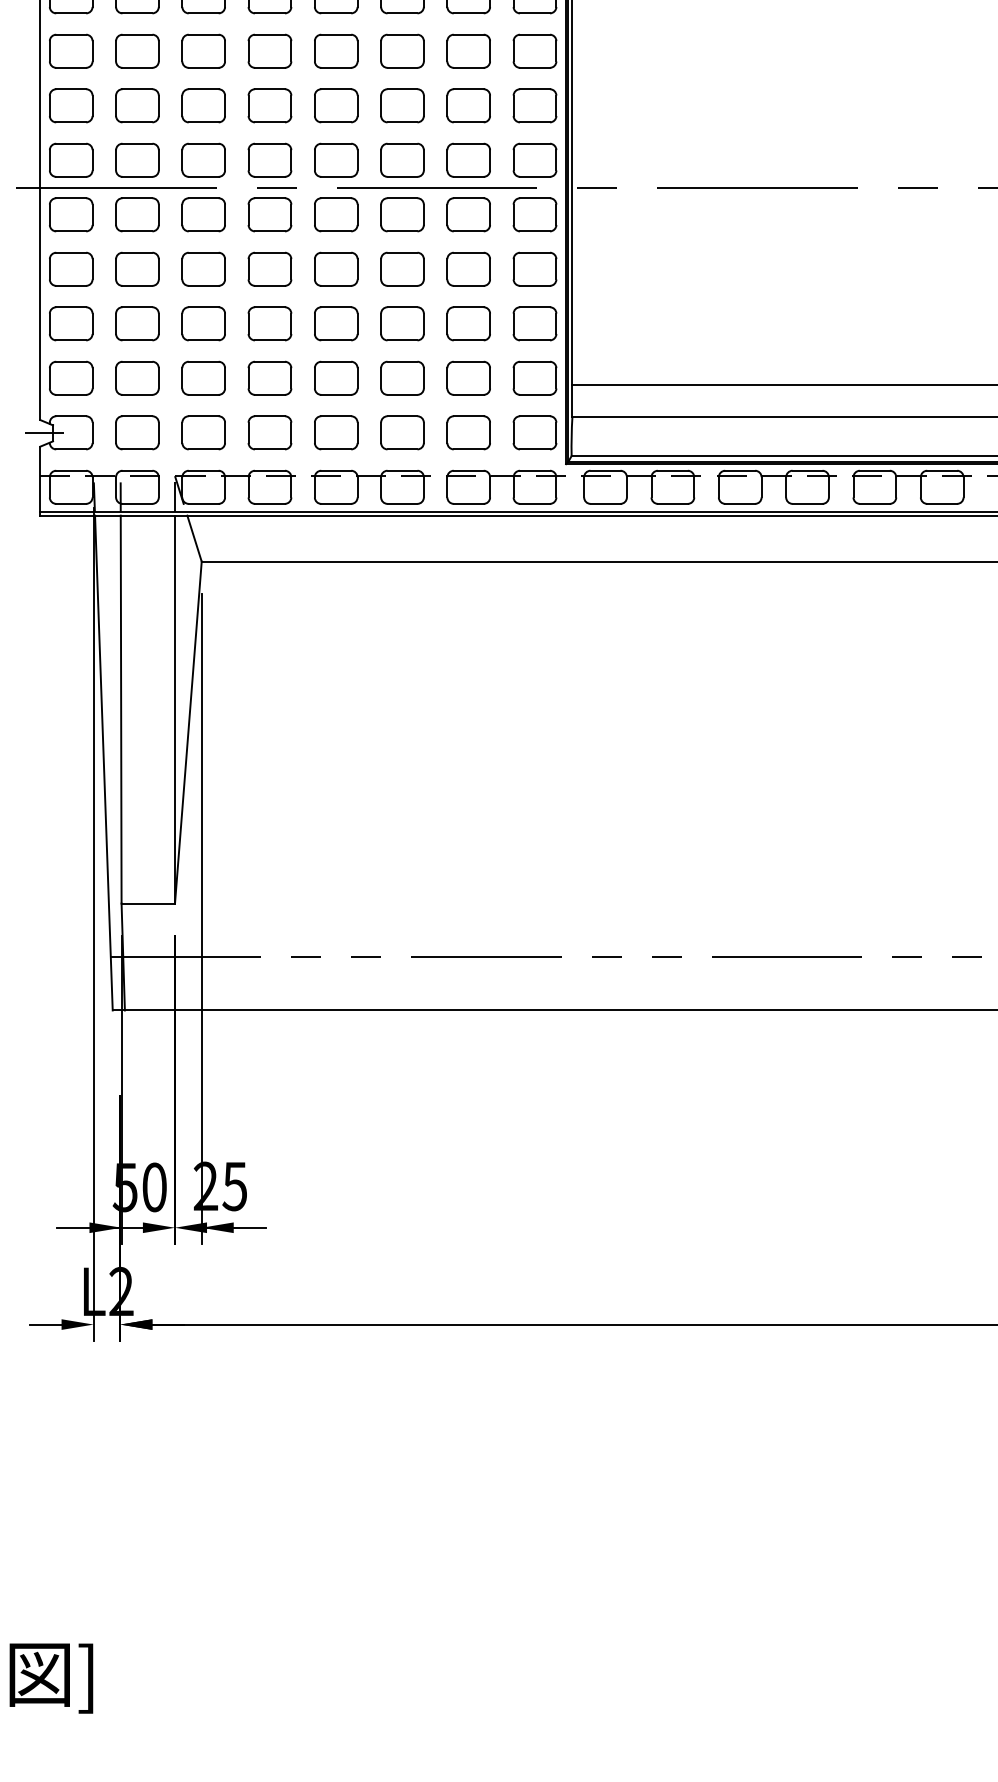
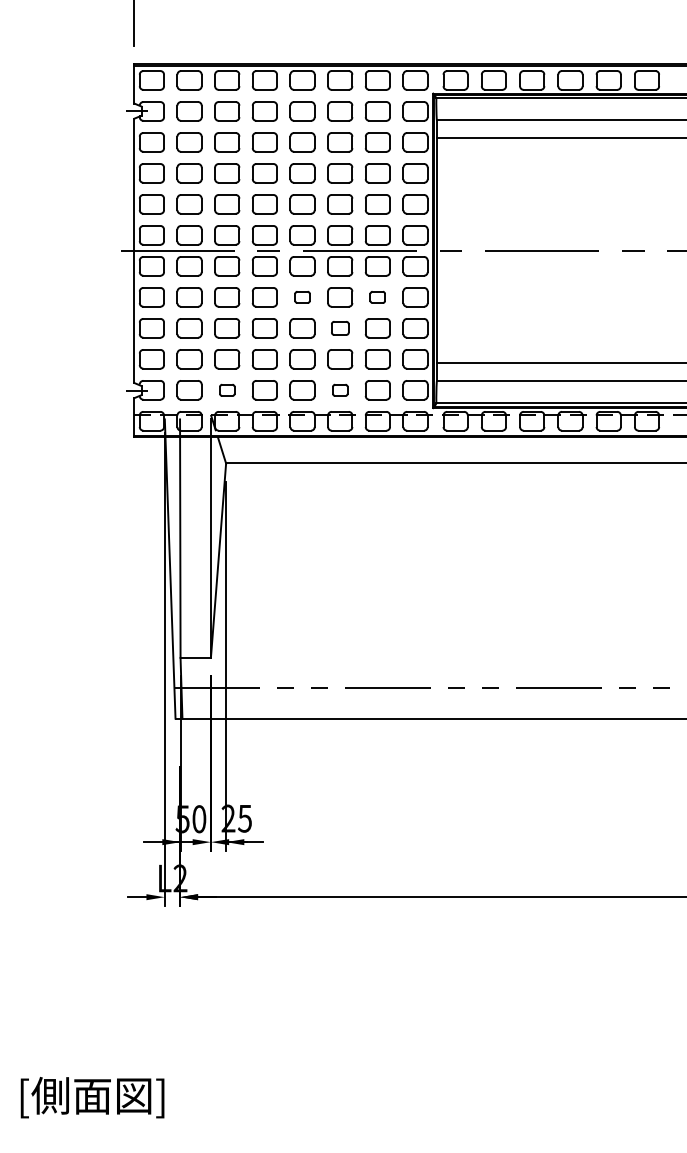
part: (336, 269) -> (302, 297), size x0.6
part: (468, 269) -> (377, 297), size x0.6
part: (402, 324) -> (340, 328), size x0.7
part: (204, 433) -> (227, 390), size x0.6
part: (402, 433) -> (340, 390), size x0.6

